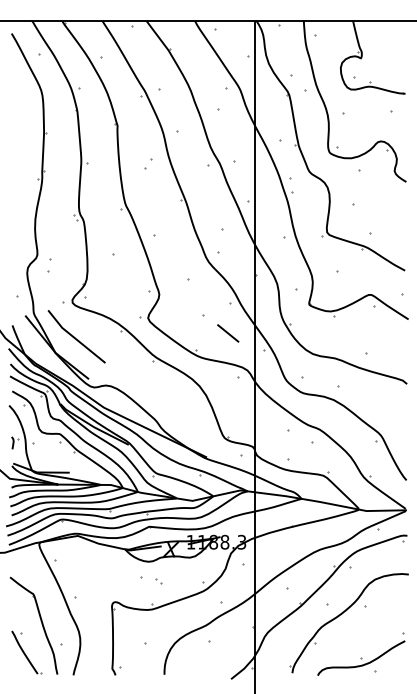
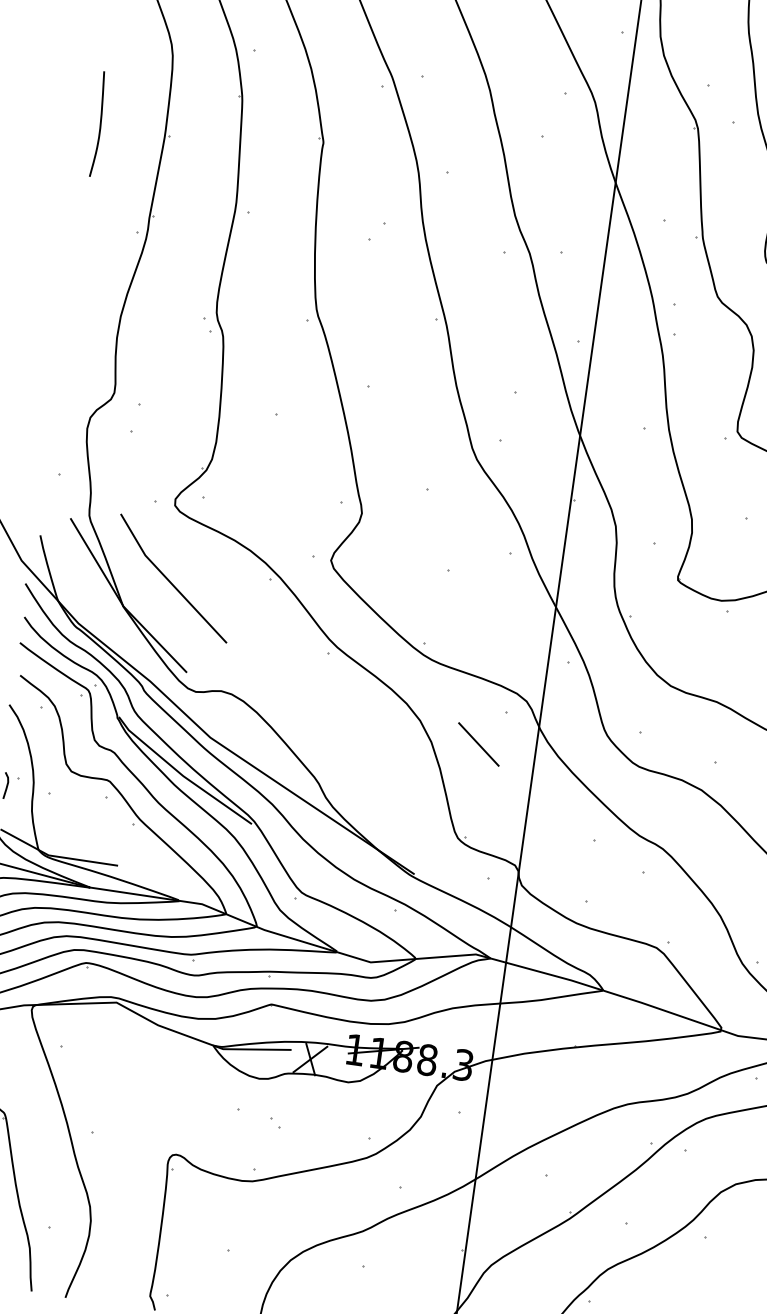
line: (12, 131) -> (98, 122), added
line: (228, 333) -> (479, 744), moved

